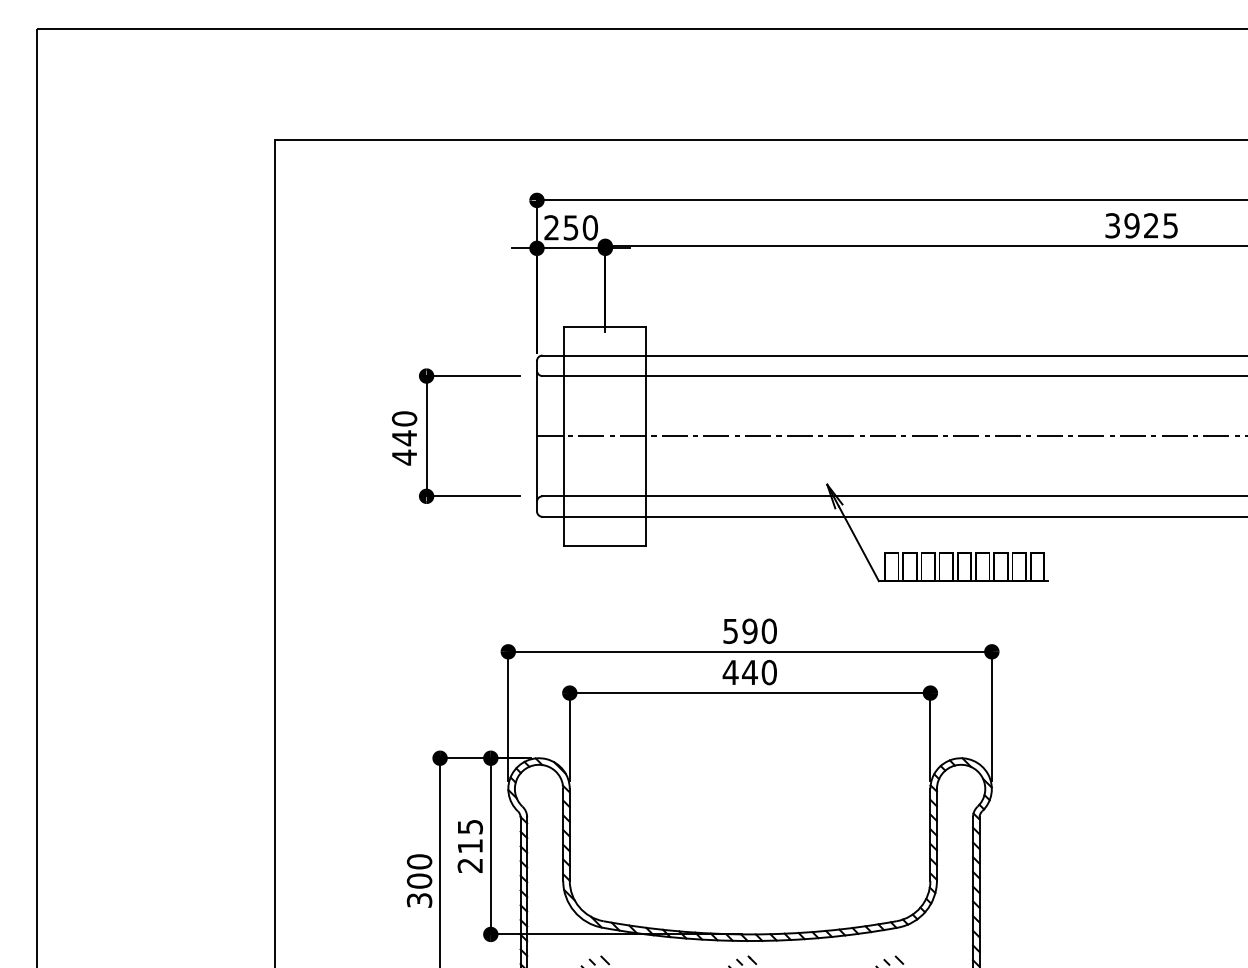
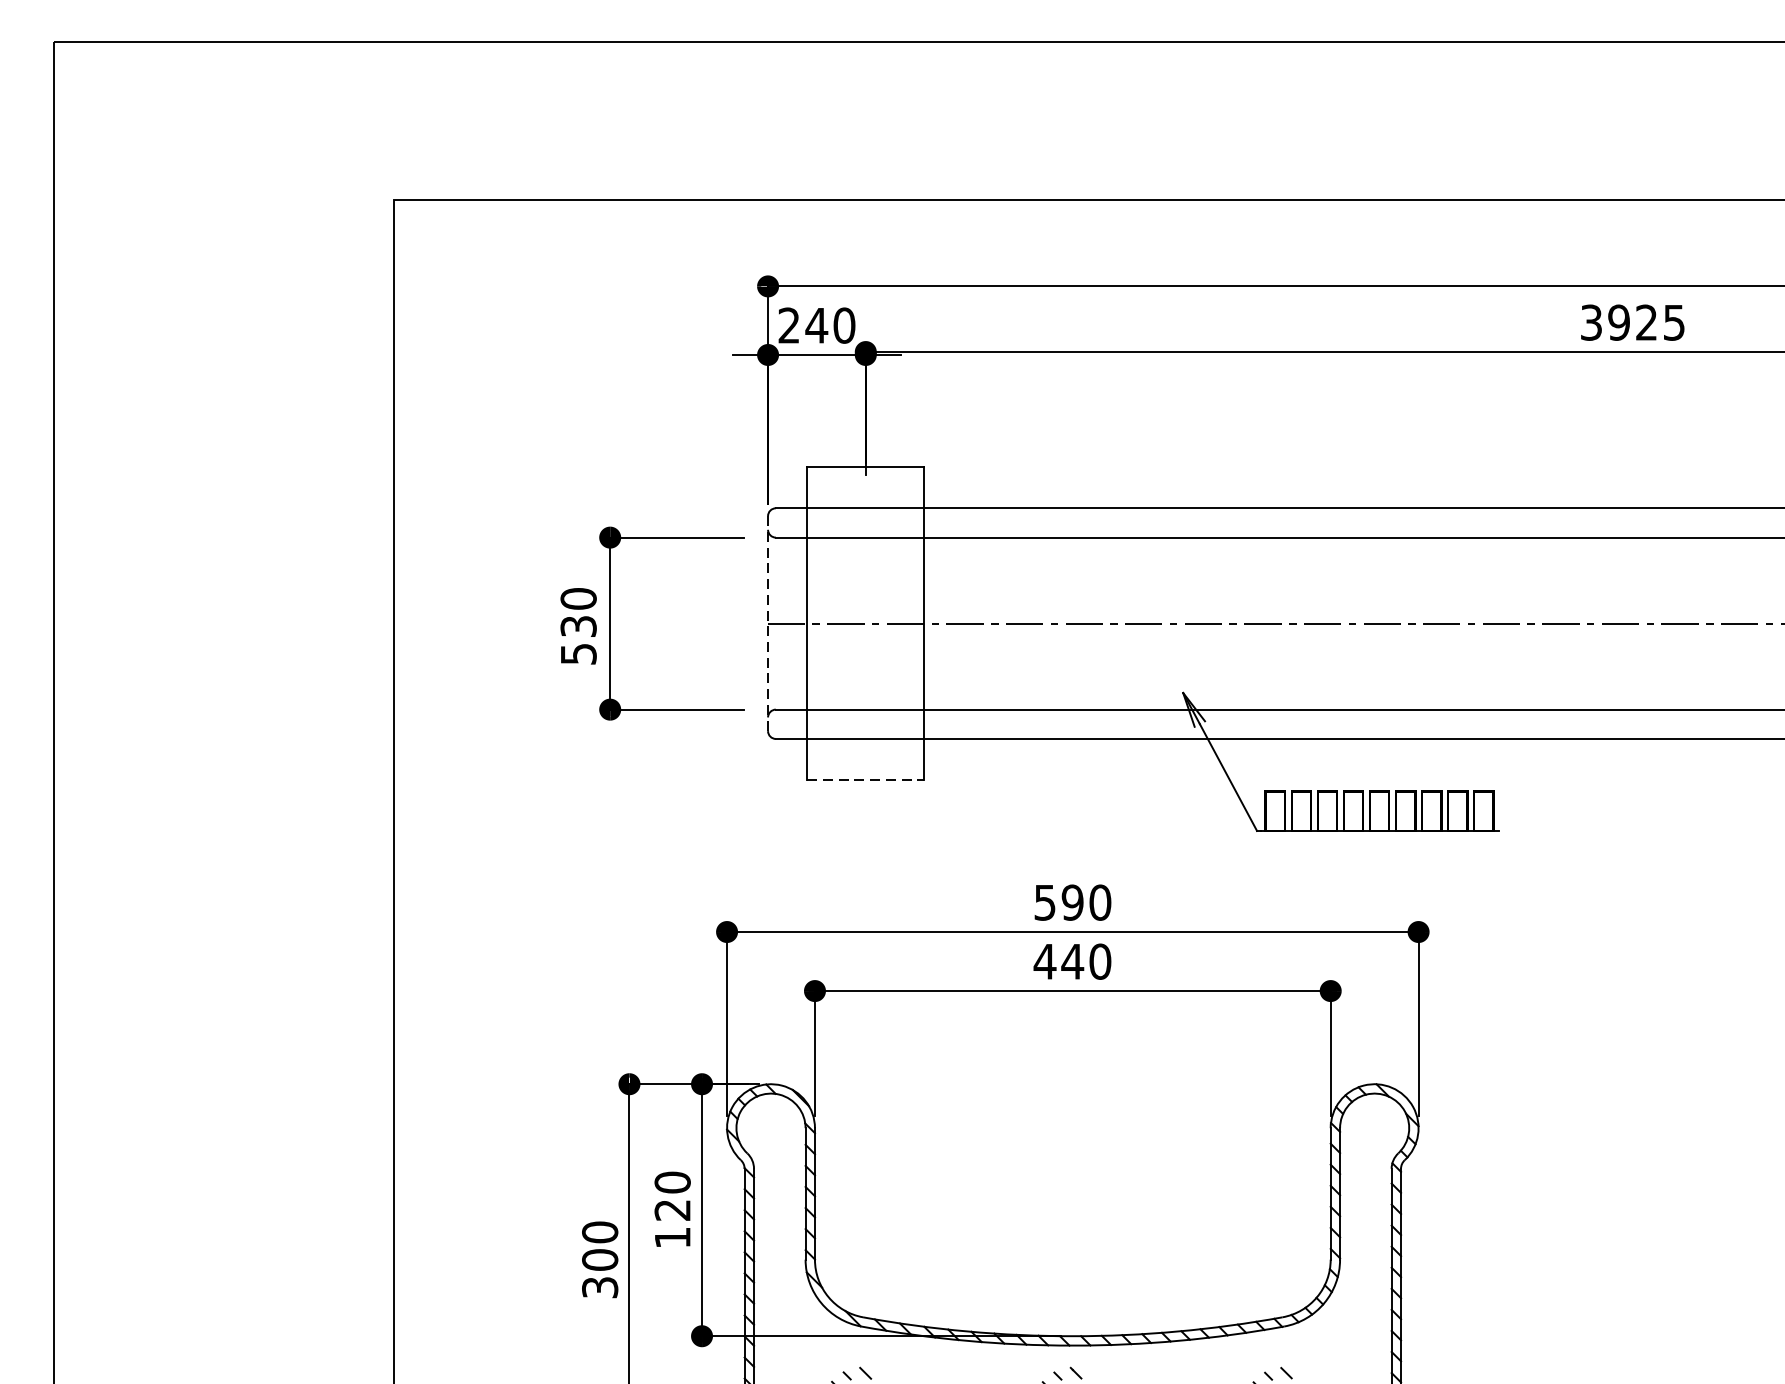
text: (571, 227) -> (817, 325), 250 -> 240
line: (536, 436) -> (767, 624), solid -> dashed
text: (404, 447) -> (578, 639), 440 -> 530
line: (605, 545) -> (866, 779), solid -> dashed
text: (469, 845) -> (671, 1209), 215 -> 120

